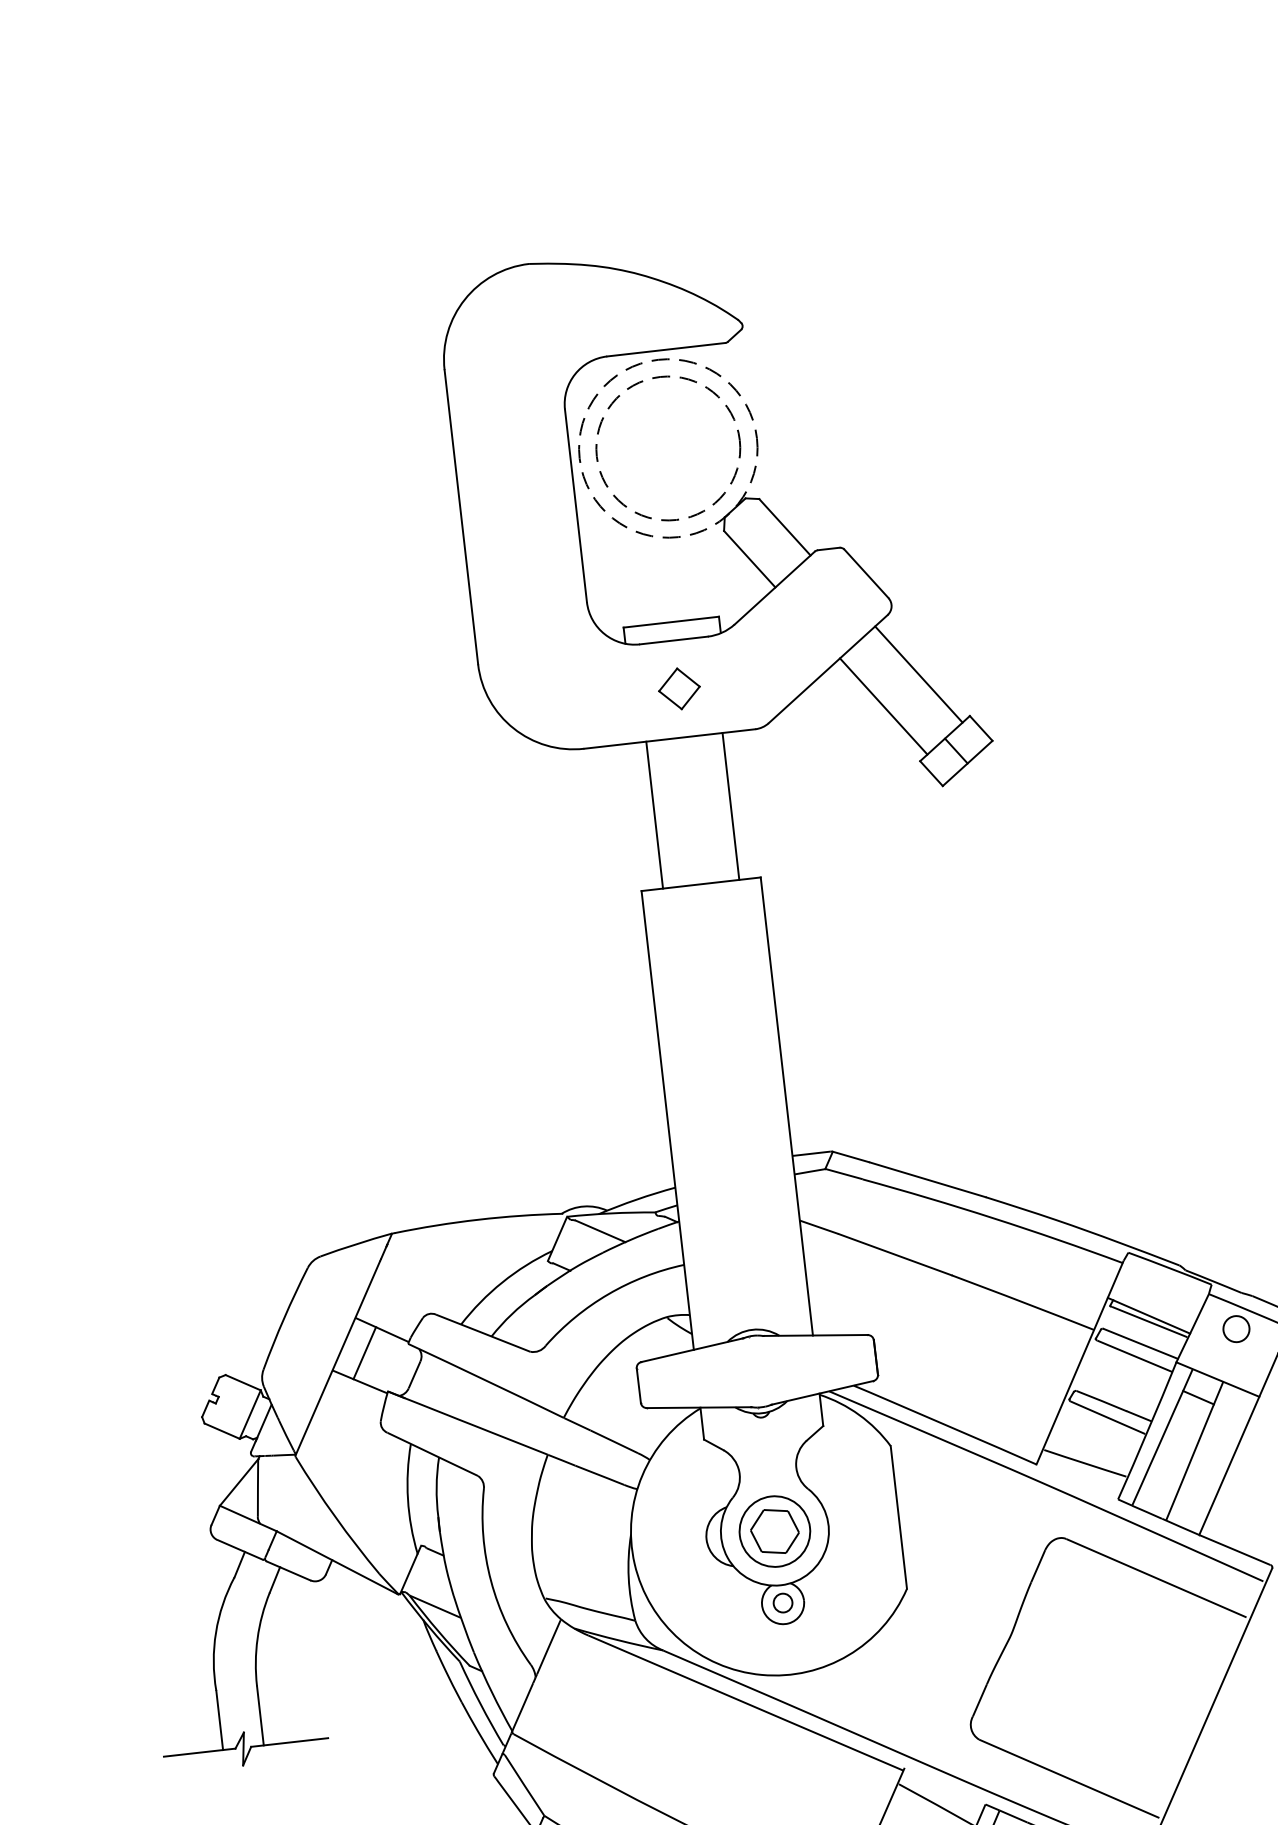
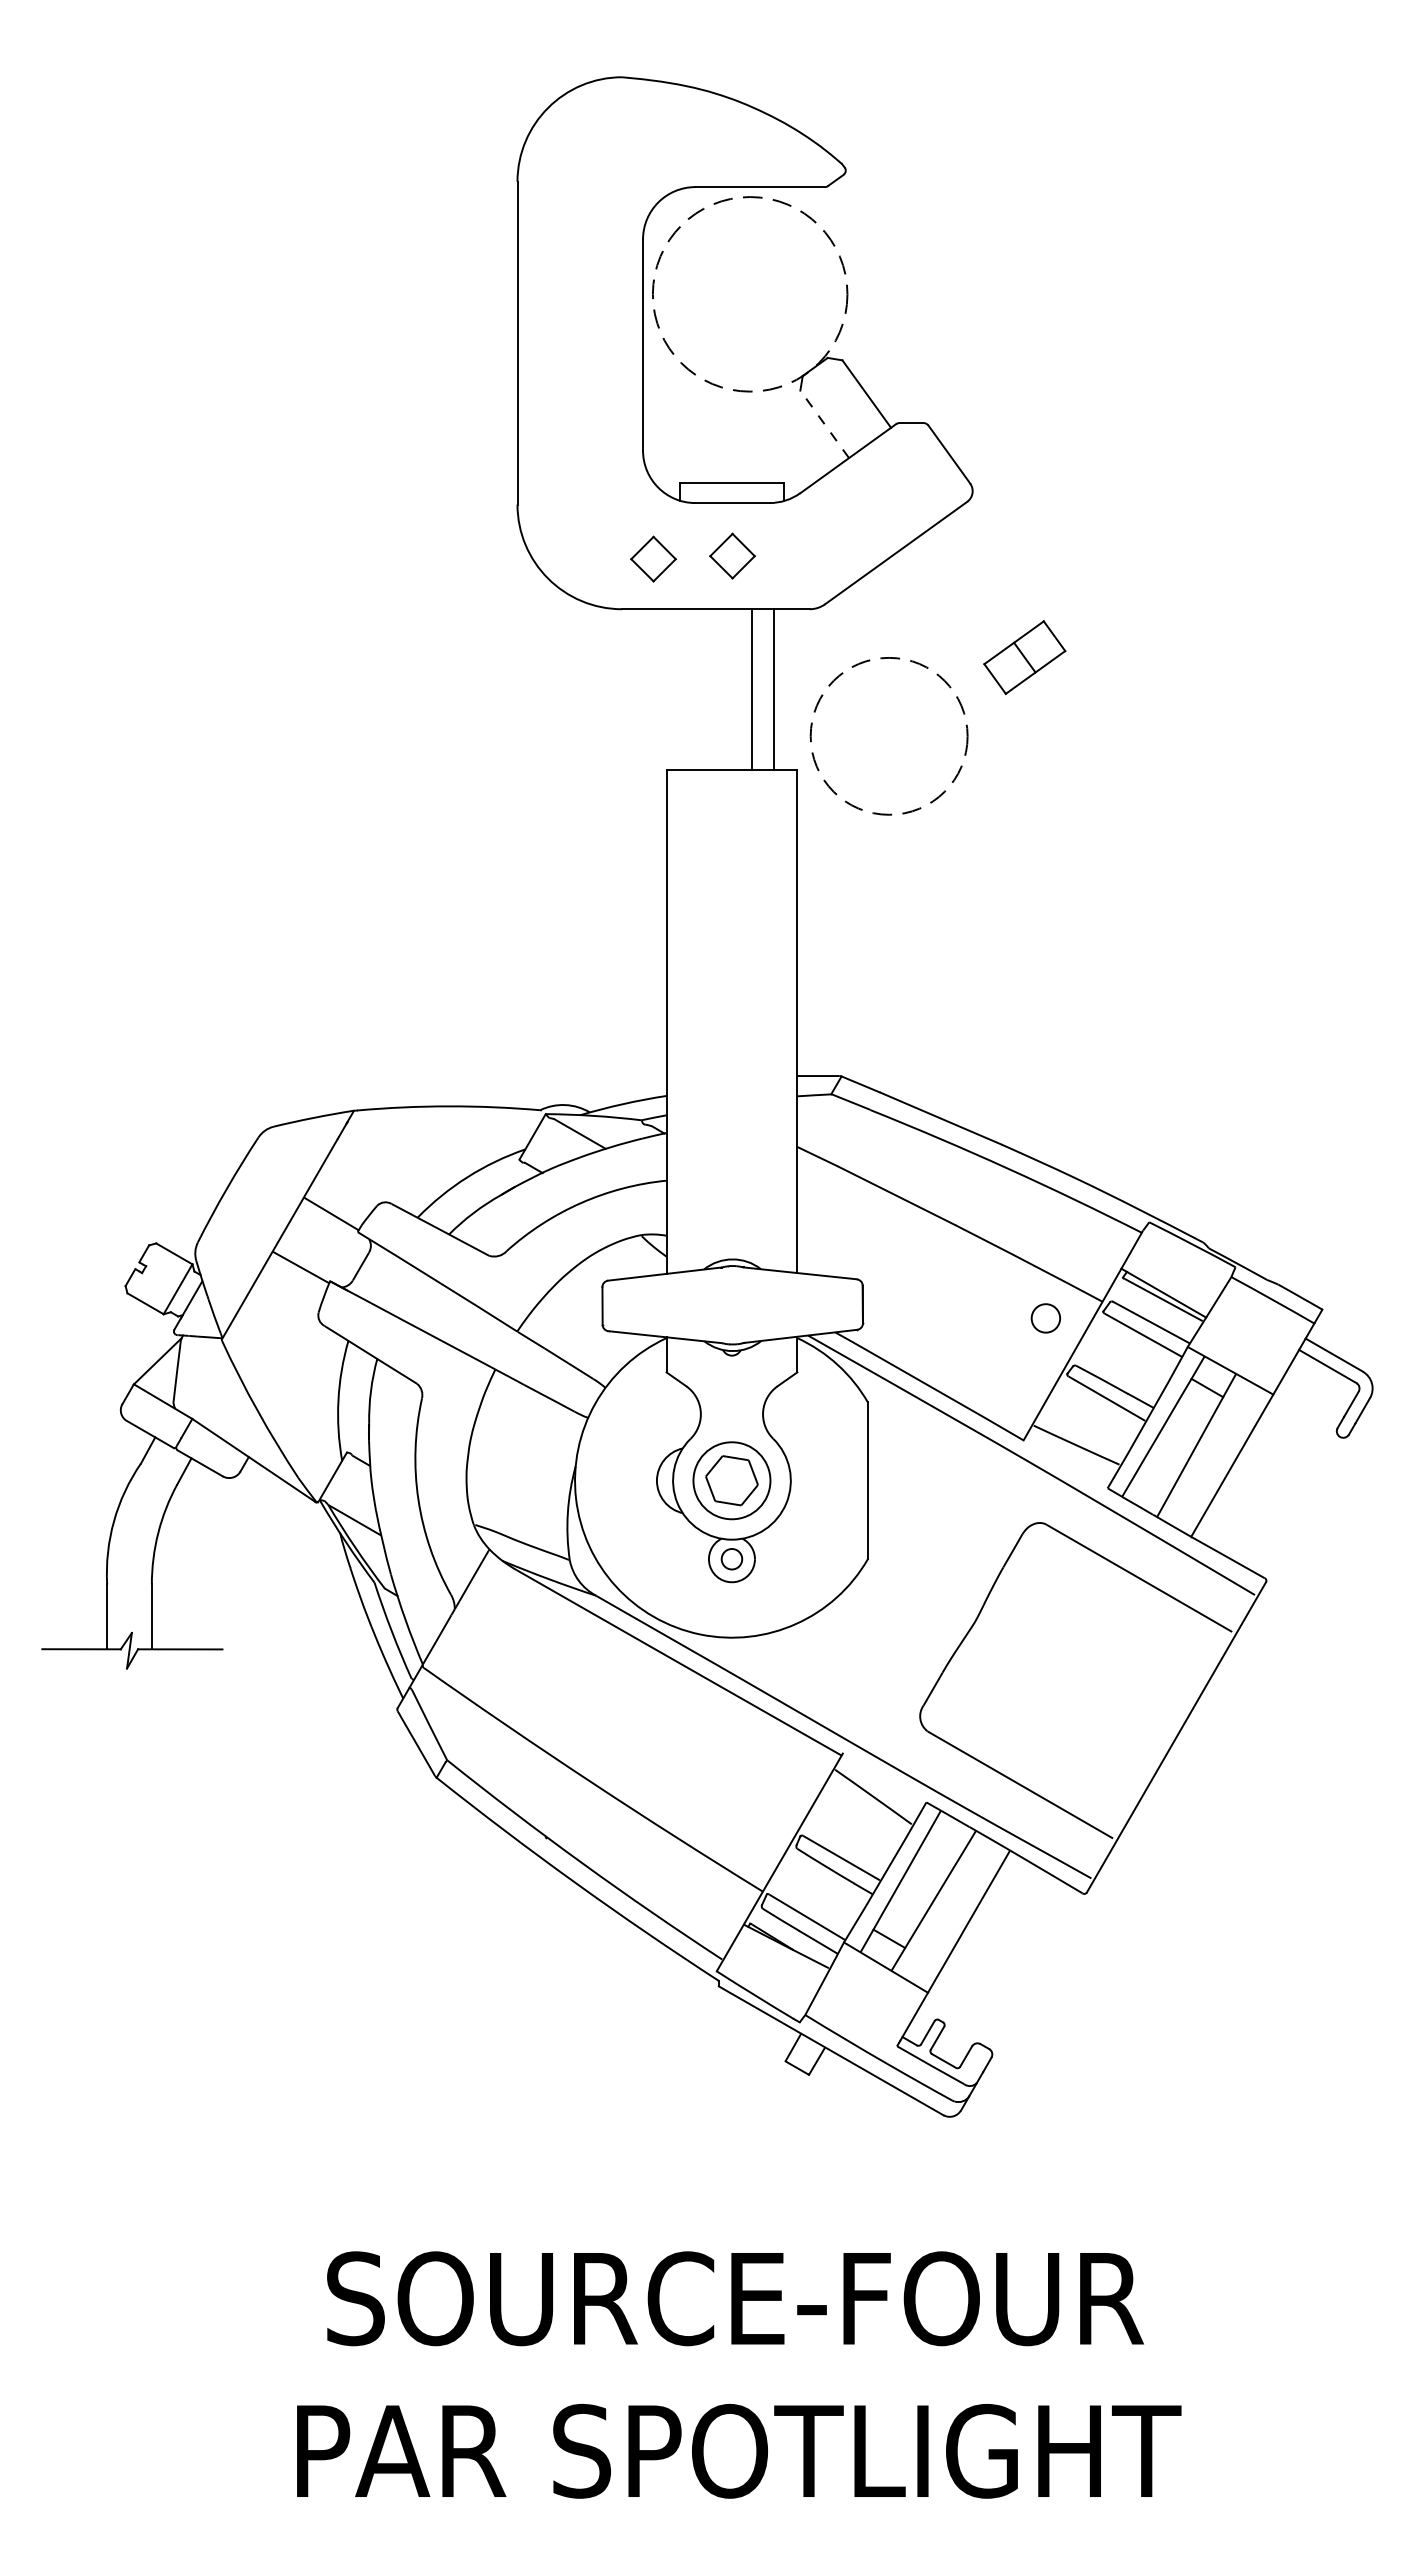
circle: (667, 448) -> (888, 736), moved
line: (749, 559) -> (824, 424), solid -> dashed
line: (918, 673) -> (993, 569), removed
part: (607, 699) -> (653, 558), added
line: (883, 705) -> (951, 599), removed
line: (654, 814) -> (752, 689), moved
circle: (1236, 1329) -> (1045, 1318), moved
line: (364, 1352) -> (309, 1236), removed

